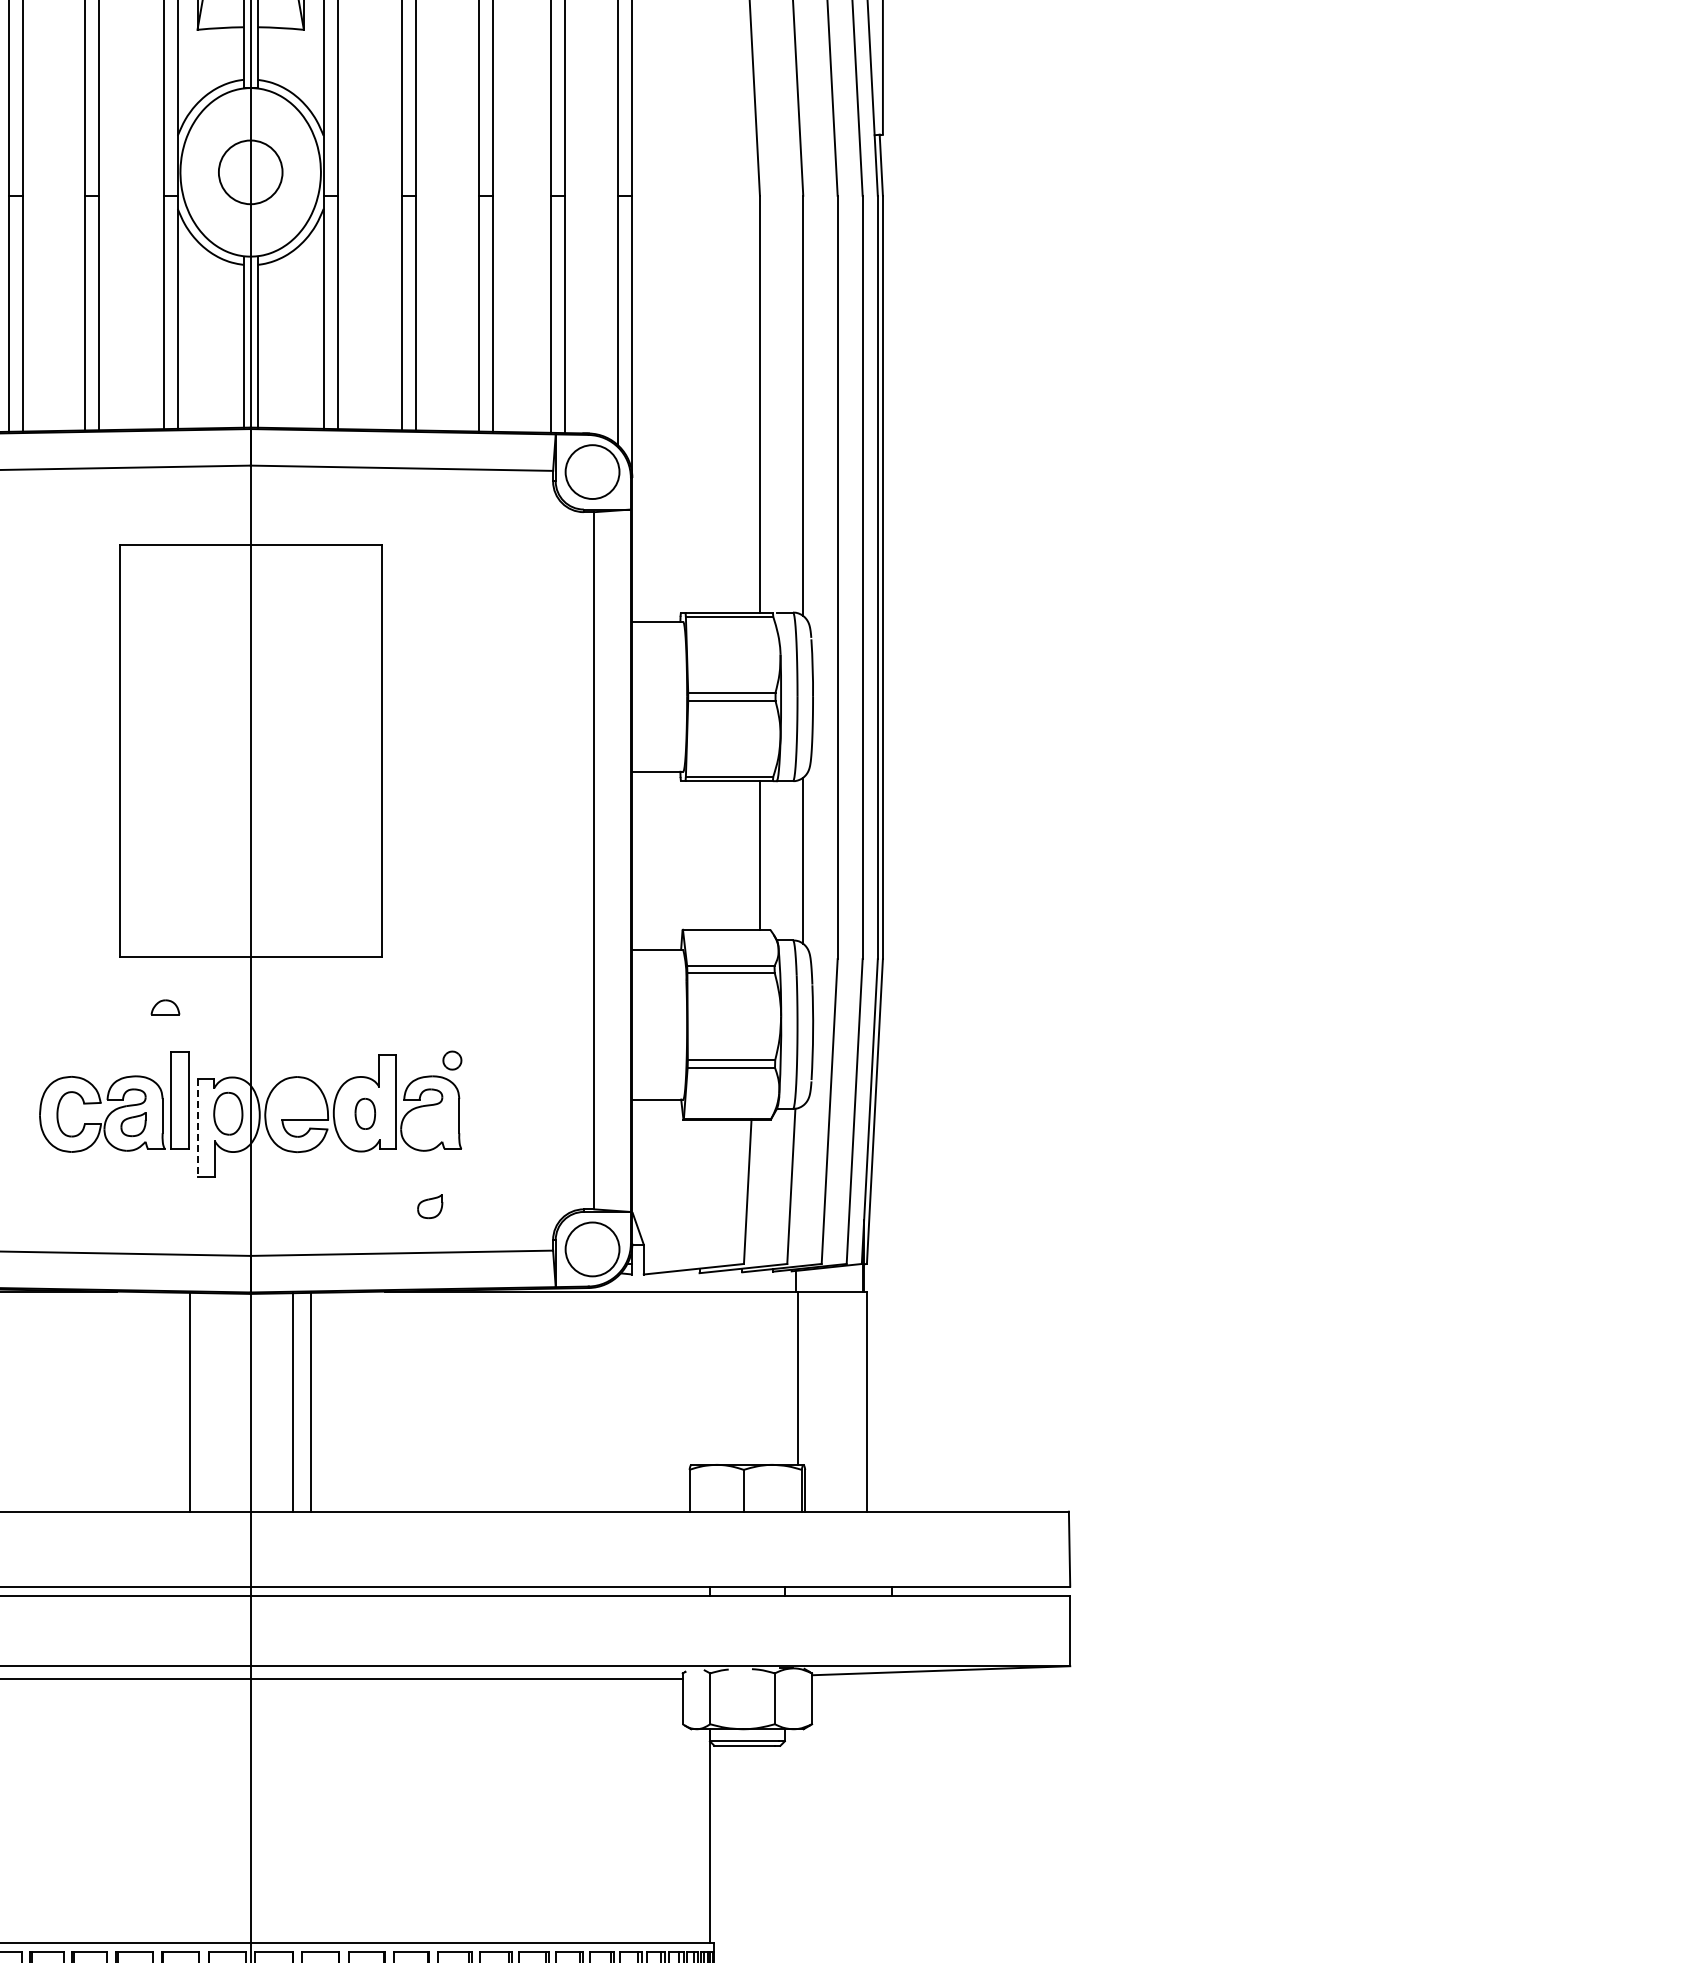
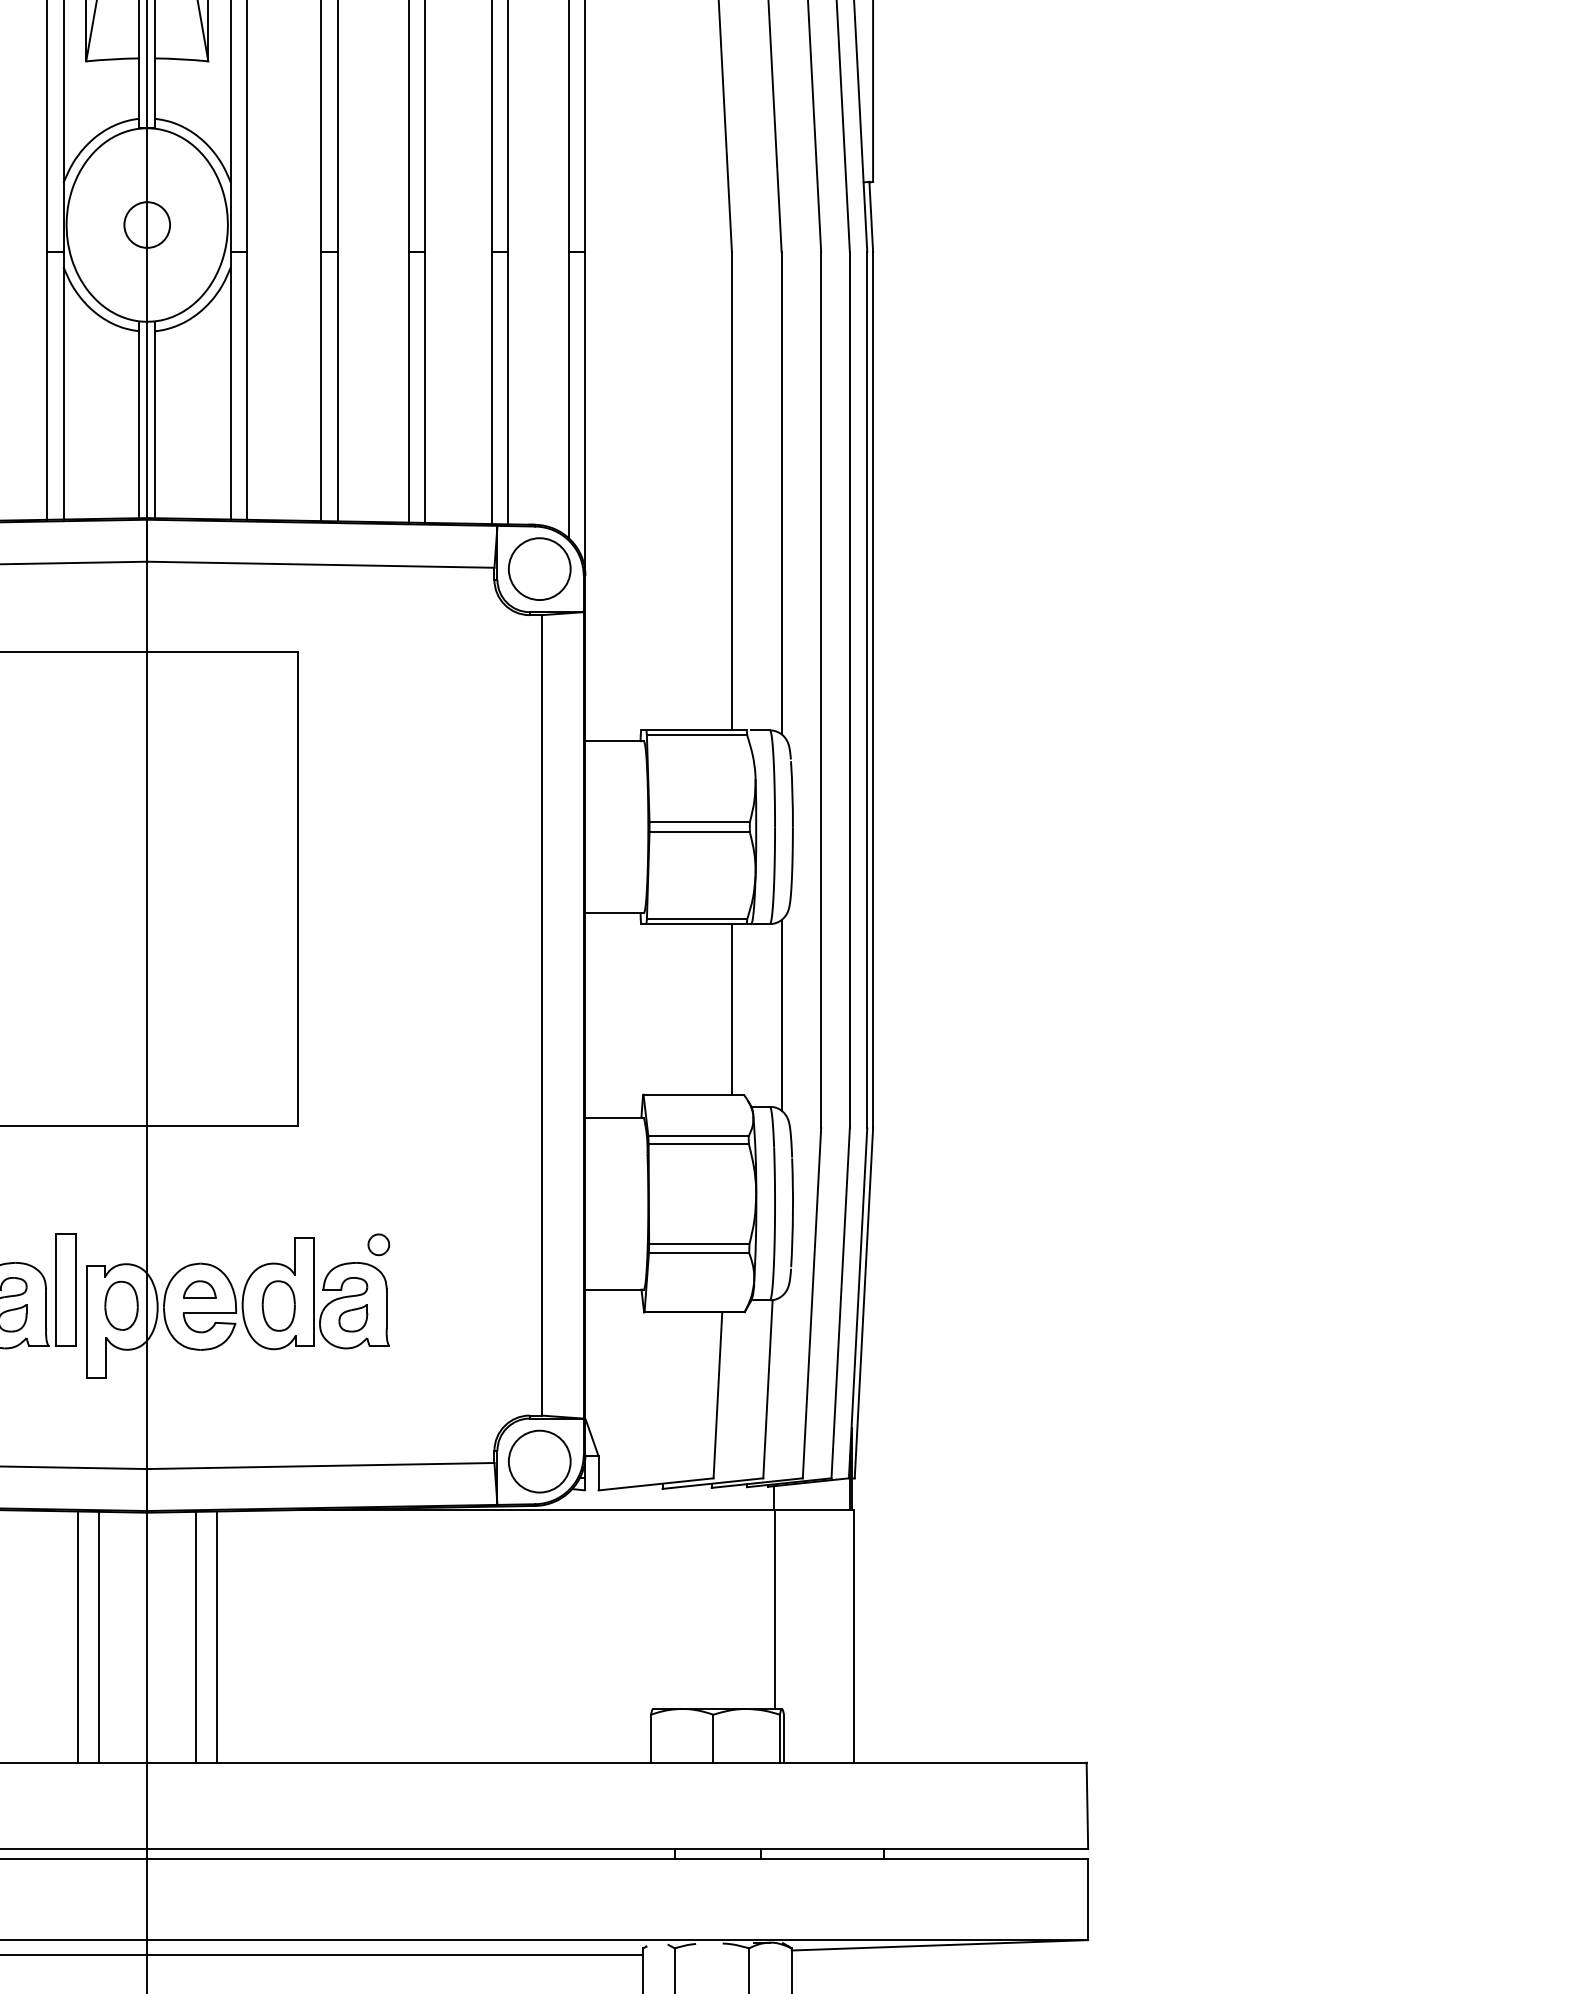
circle: (250, 172) -> (147, 225), size x0.62
part: (165, 1007) -> (199, 1289), moved
part: (365, 1113) -> (279, 1305), size x1.43
line: (198, 1128) -> (87, 1322), dashed -> solid
part: (430, 1206) -> (353, 1318), moved
line: (208, 1402) -> (98, 1637), added

